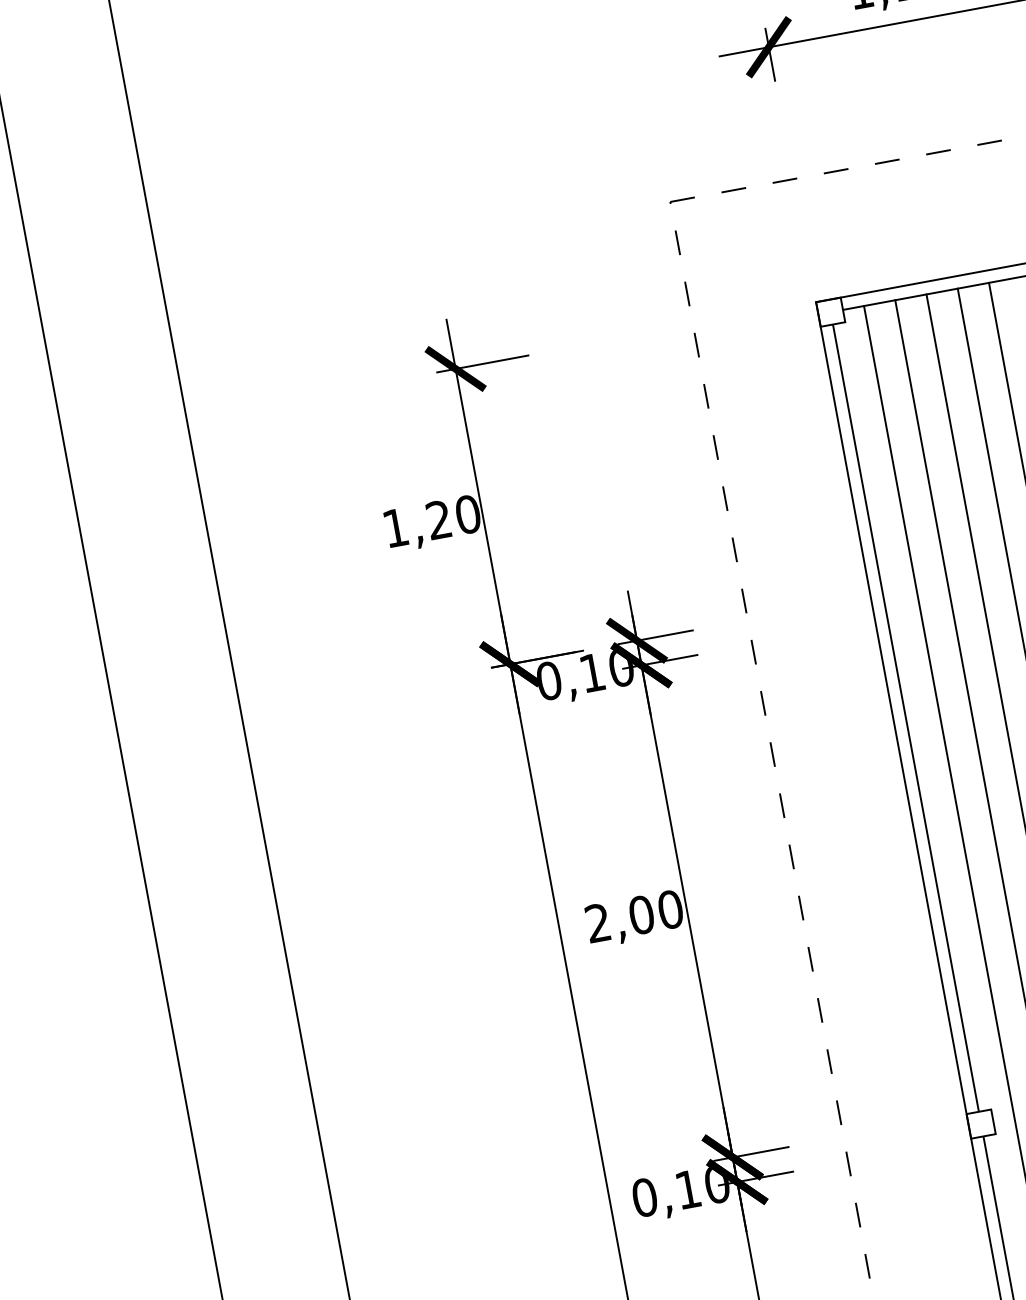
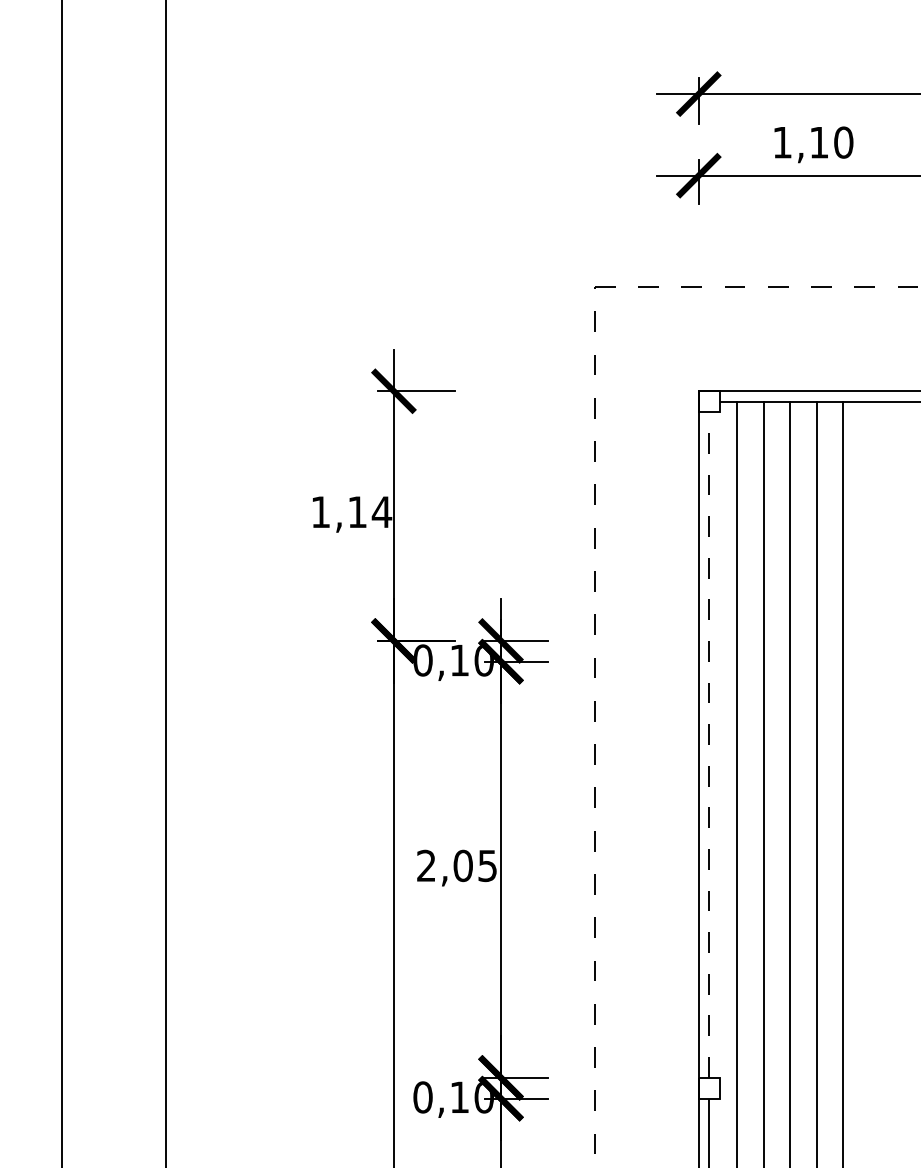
text: (454, 517) -> (370, 512), 1,20 -> 1,14
line: (906, 717) -> (709, 744), solid -> dashed
text: (670, 909) -> (487, 865), 2,00 -> 2,05

